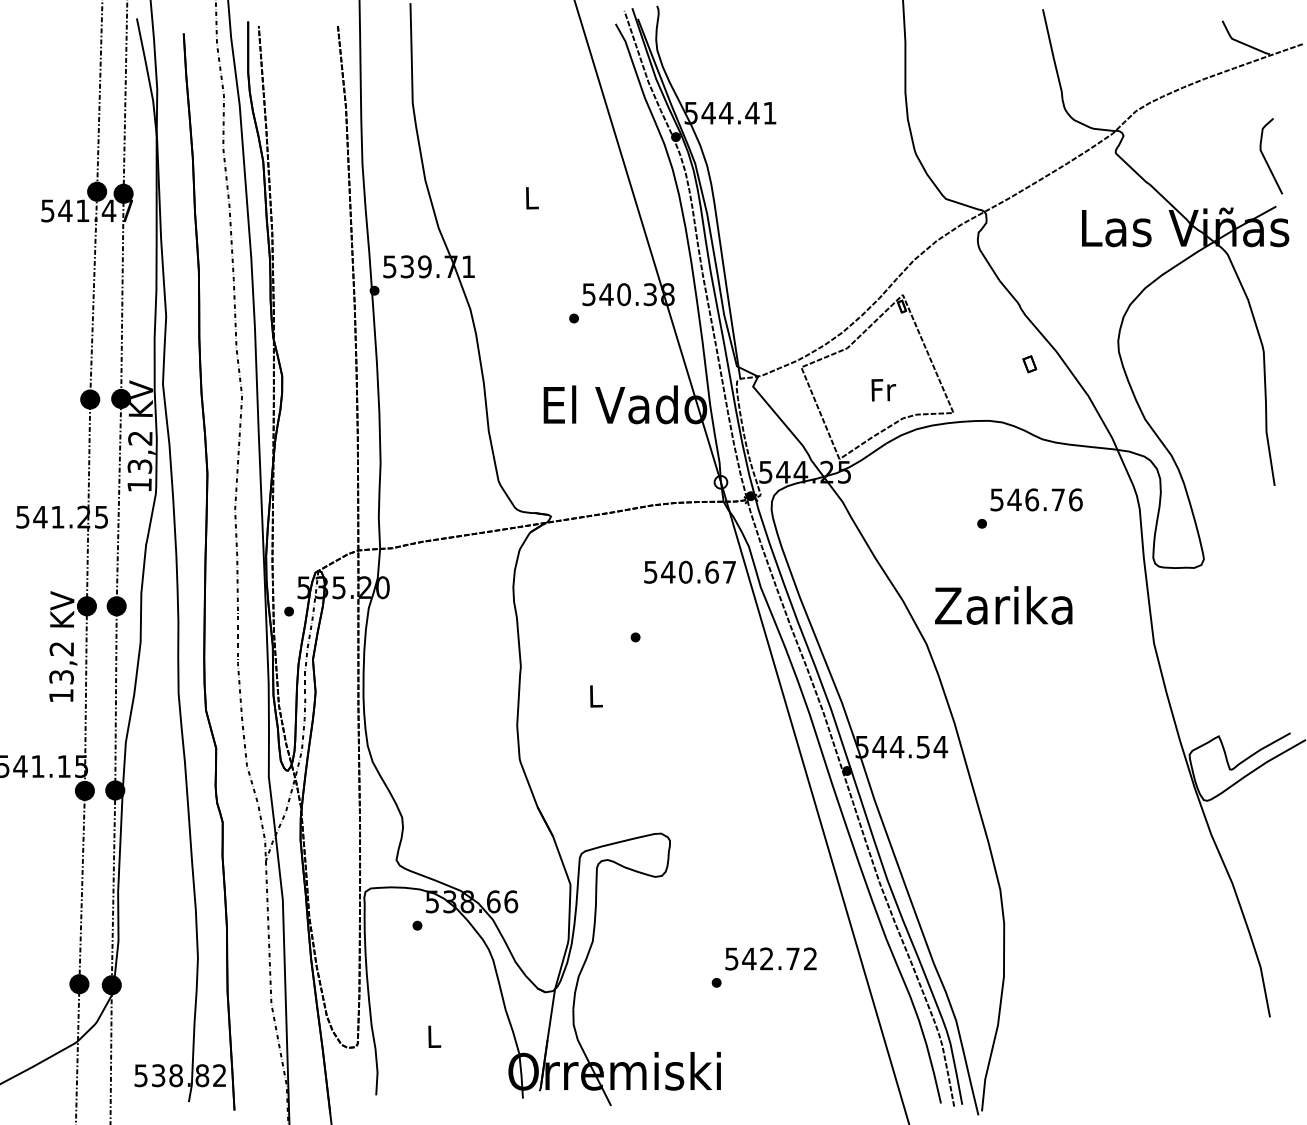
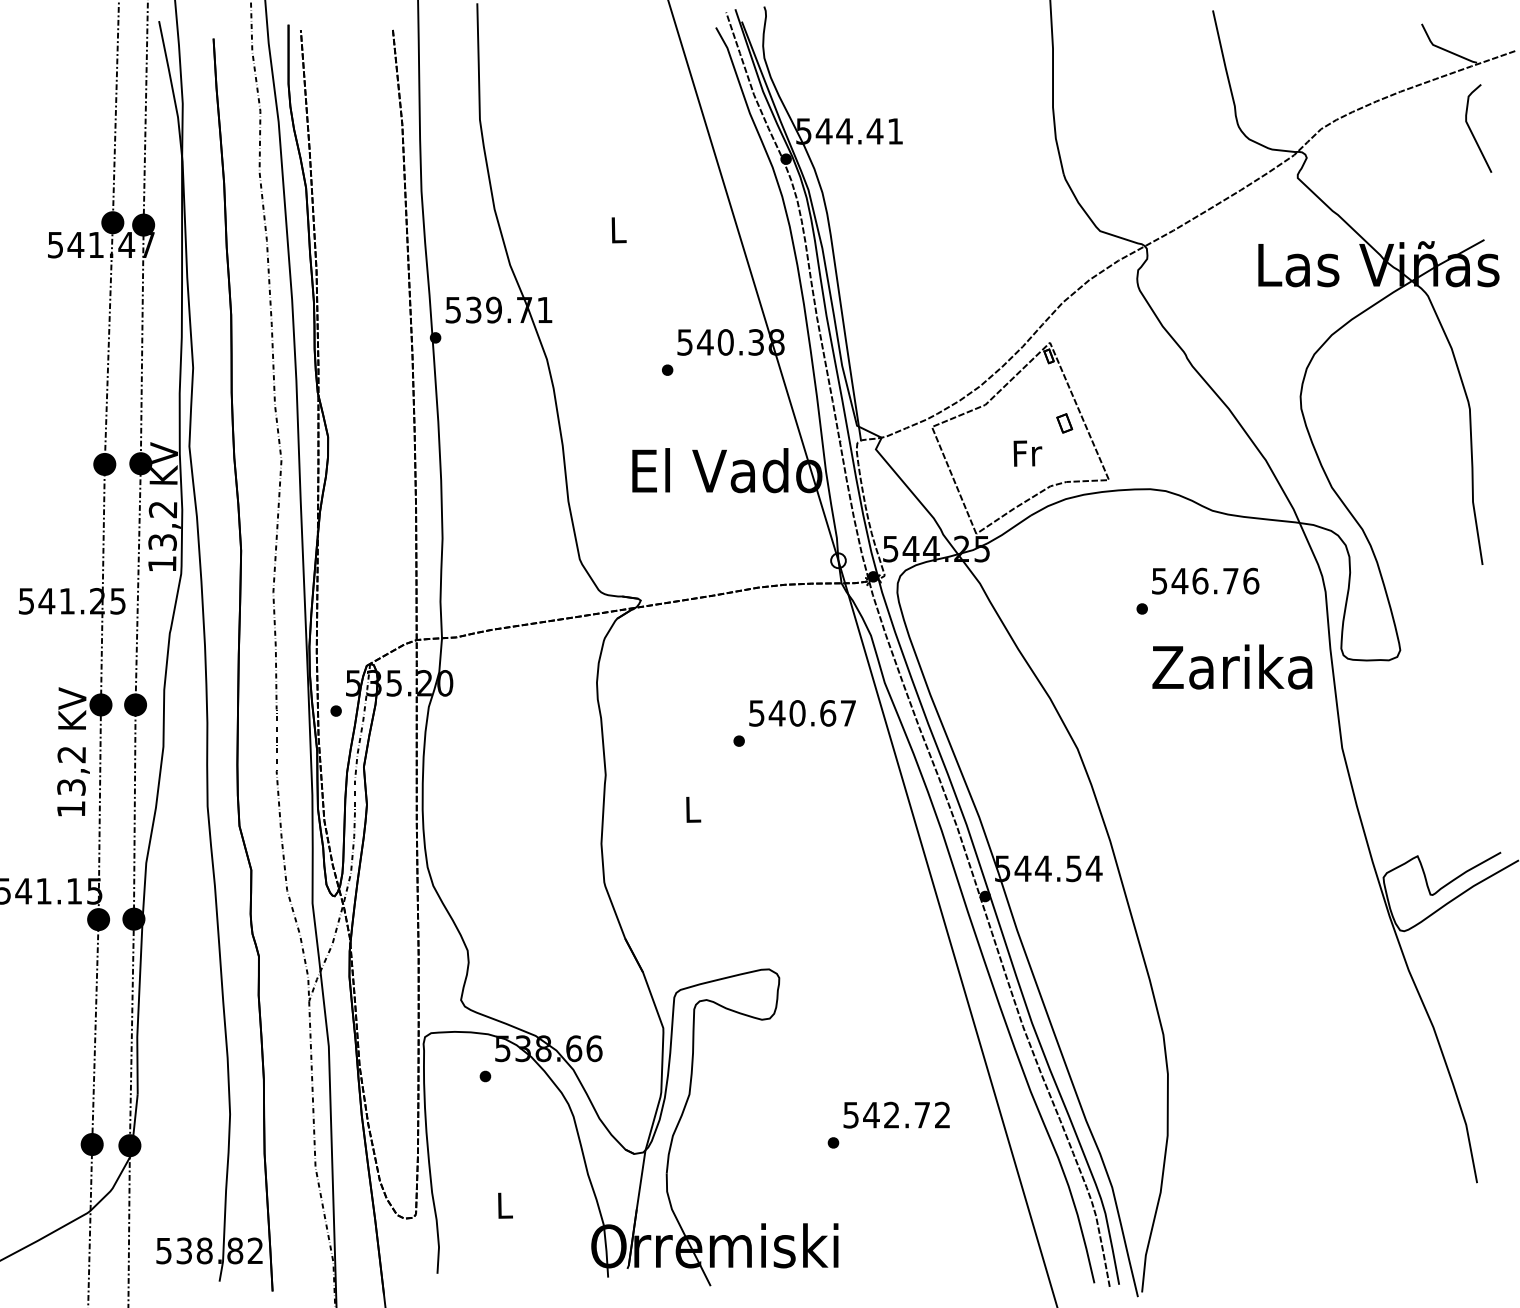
curve: (1266, 158) -> (1472, 131), moved
part: (1029, 364) -> (1064, 423), moved
text: (690, 572) -> (802, 713), moved
text: (1003, 605) -> (1232, 666), moved

